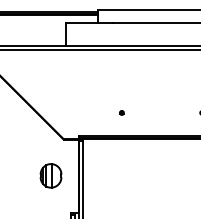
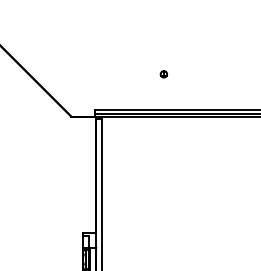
part: (50, 175) -> (50, 173), removed

